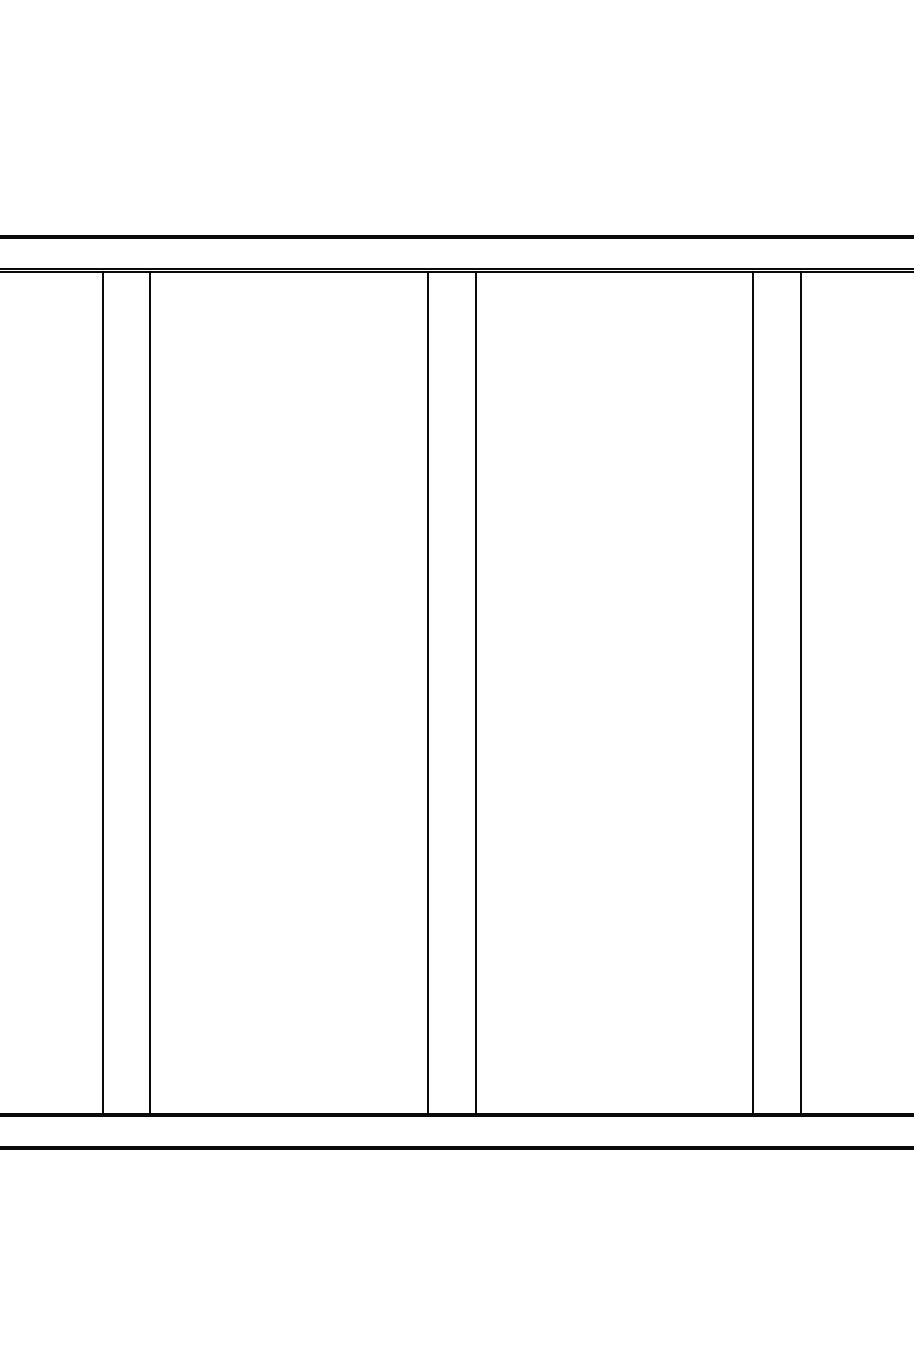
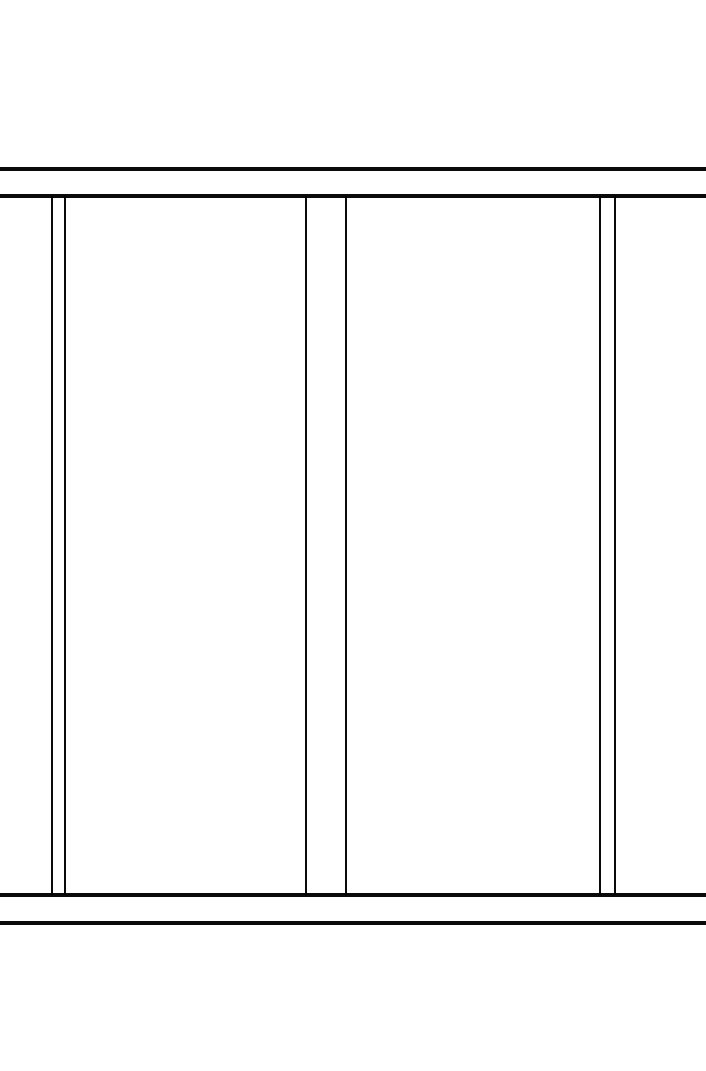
line: (103, 692) -> (64, 545), moved
line: (150, 692) -> (51, 545), moved
line: (753, 692) -> (600, 545), moved

